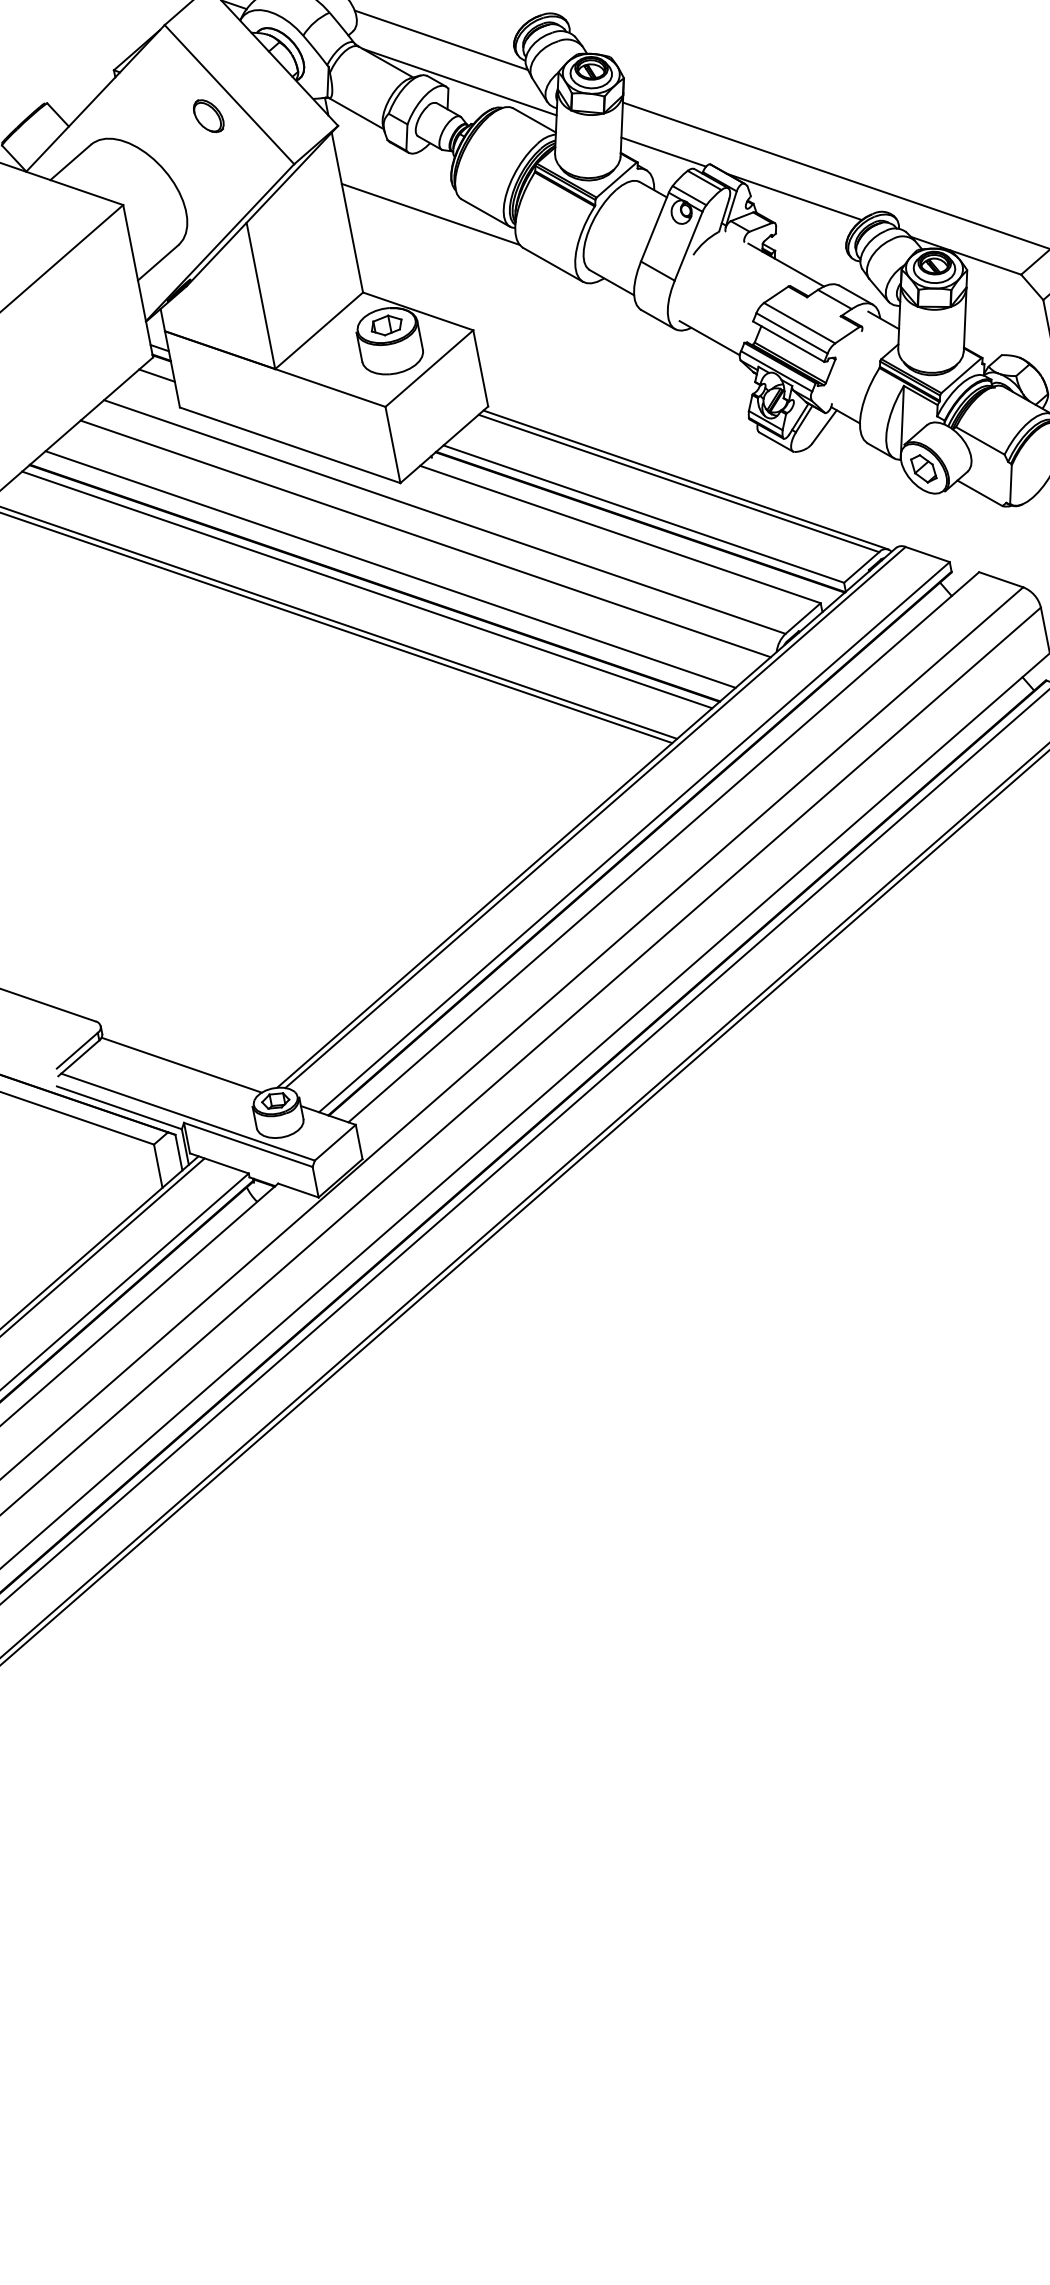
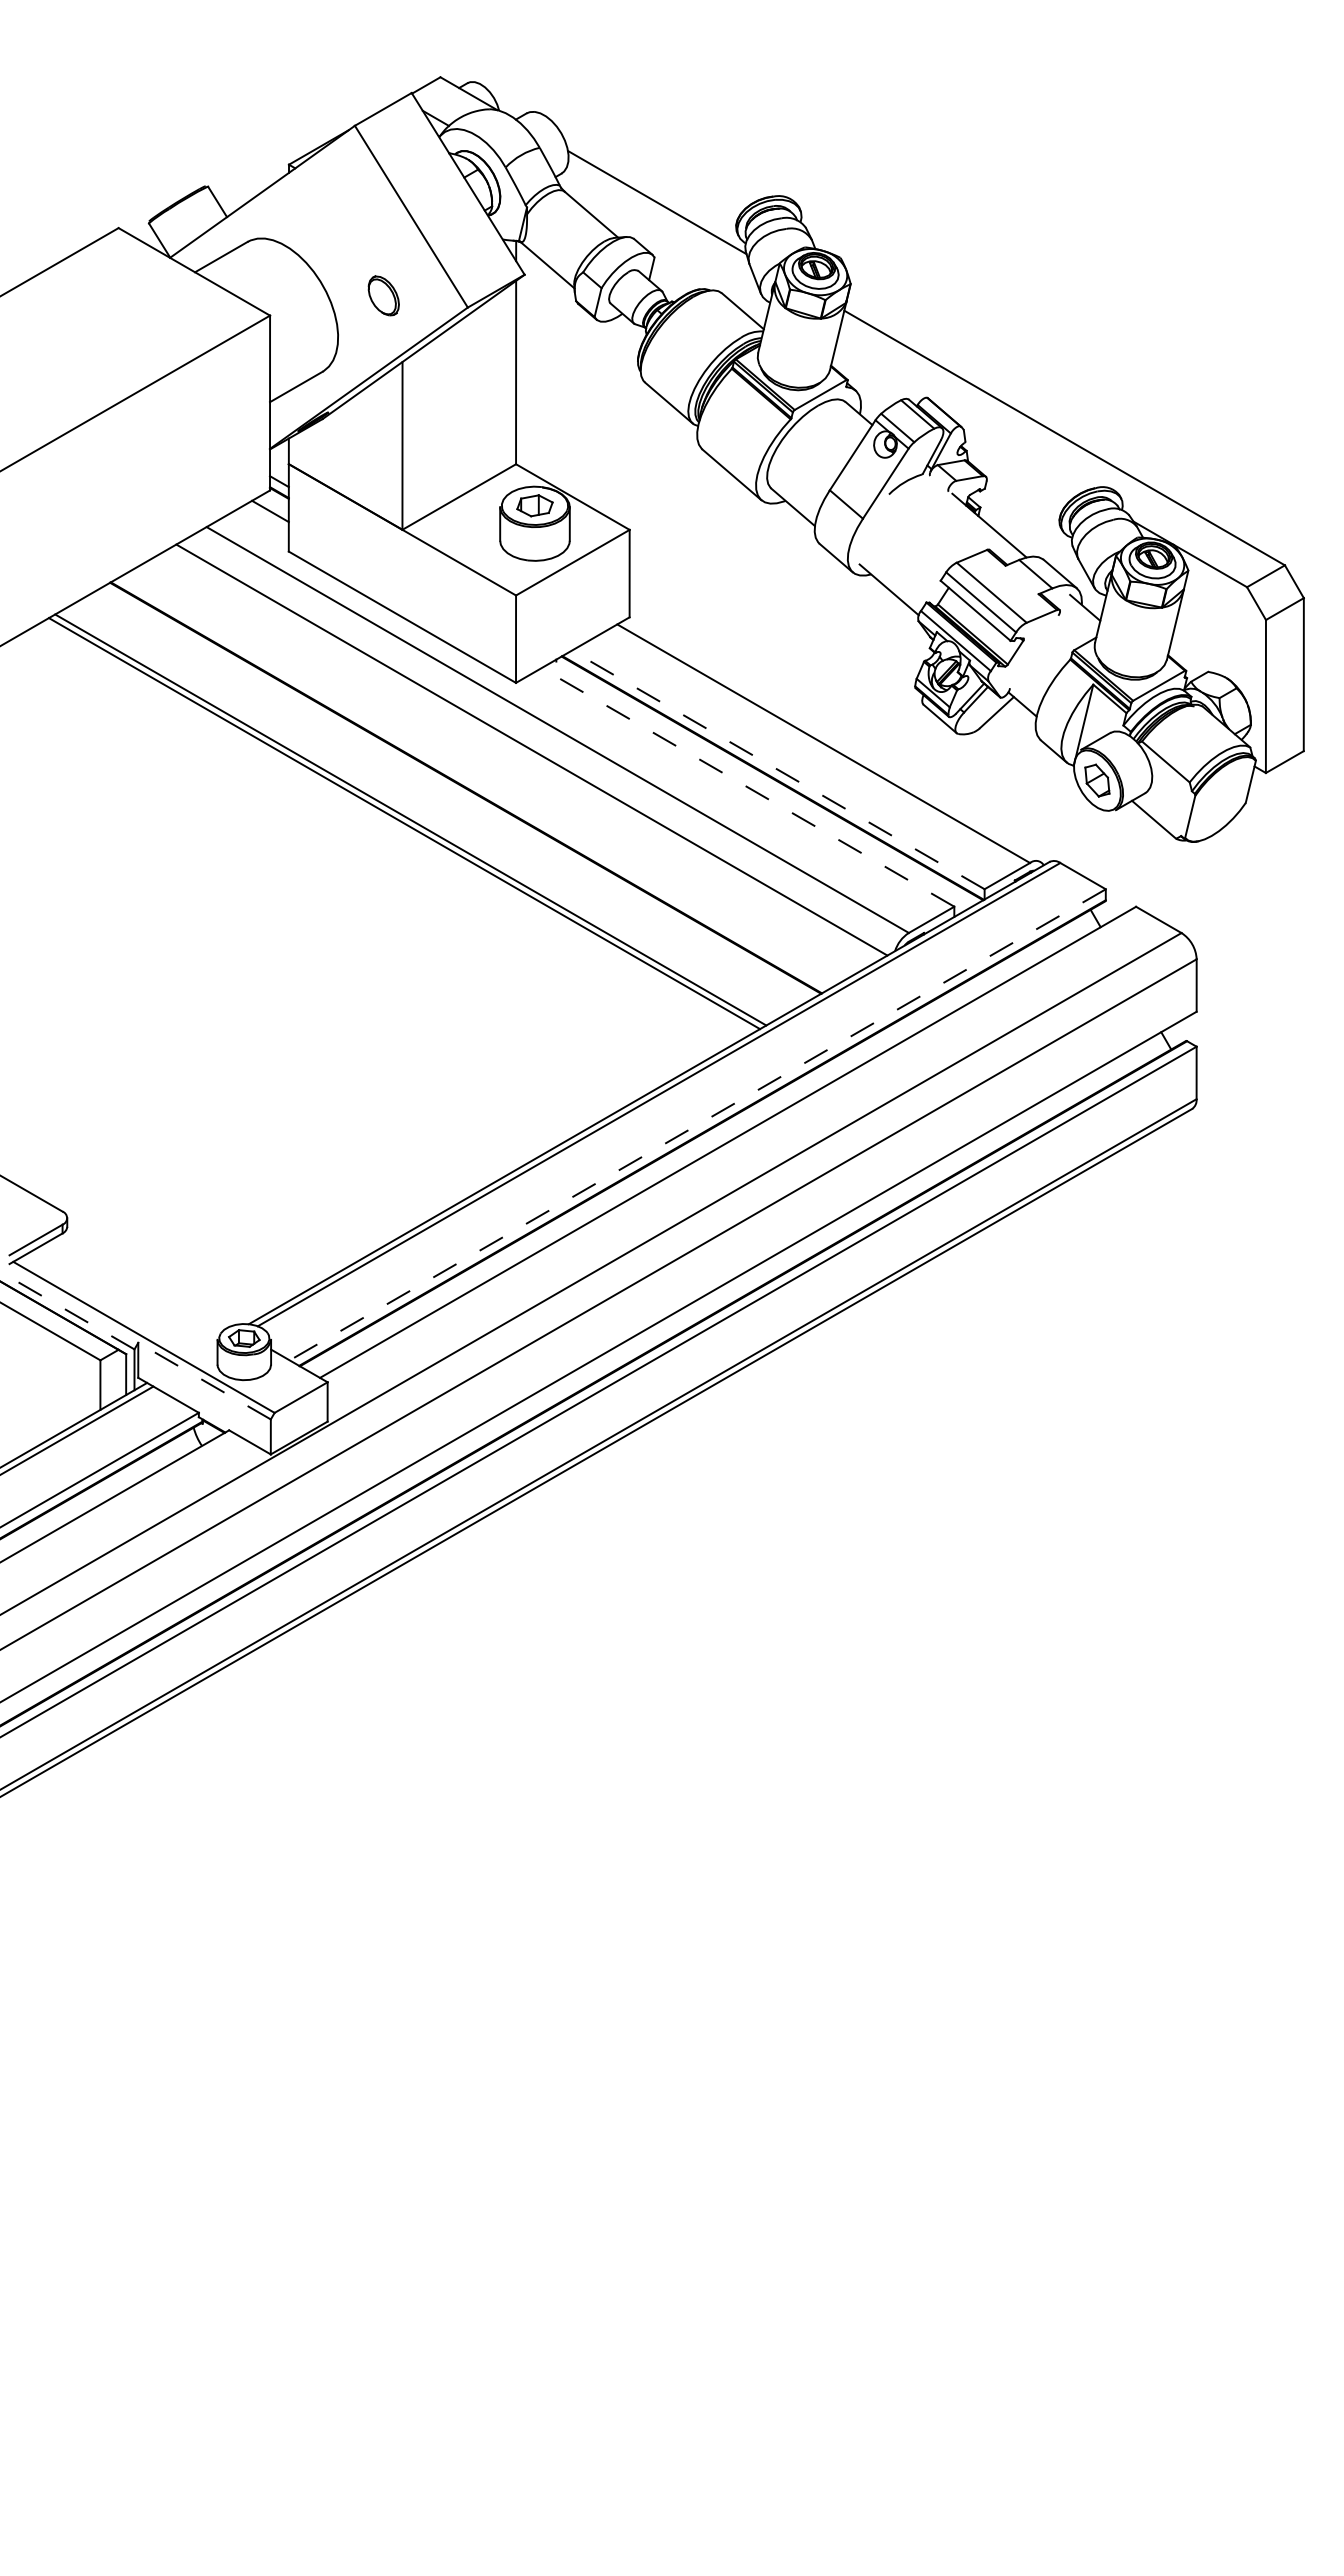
line: (459, 81) -> (668, 252), removed
part: (208, 115) -> (383, 295), moved
line: (663, 152) -> (878, 374), removed
line: (793, 196) -> (1012, 451), removed
line: (430, 214) -> (607, 392), removed
line: (685, 479) -> (831, 740), removed
line: (643, 513) -> (777, 769), solid -> dashed
line: (620, 534) -> (747, 787), solid -> dashed
line: (390, 568) -> (486, 775), removed
line: (366, 589) -> (455, 793), removed
line: (634, 837) -> (697, 1125), solid -> dashed
line: (181, 1065) -> (147, 1278), removed
line: (118, 1107) -> (69, 1311), solid -> dashed
line: (248, 1145) -> (204, 1381), solid -> dashed

